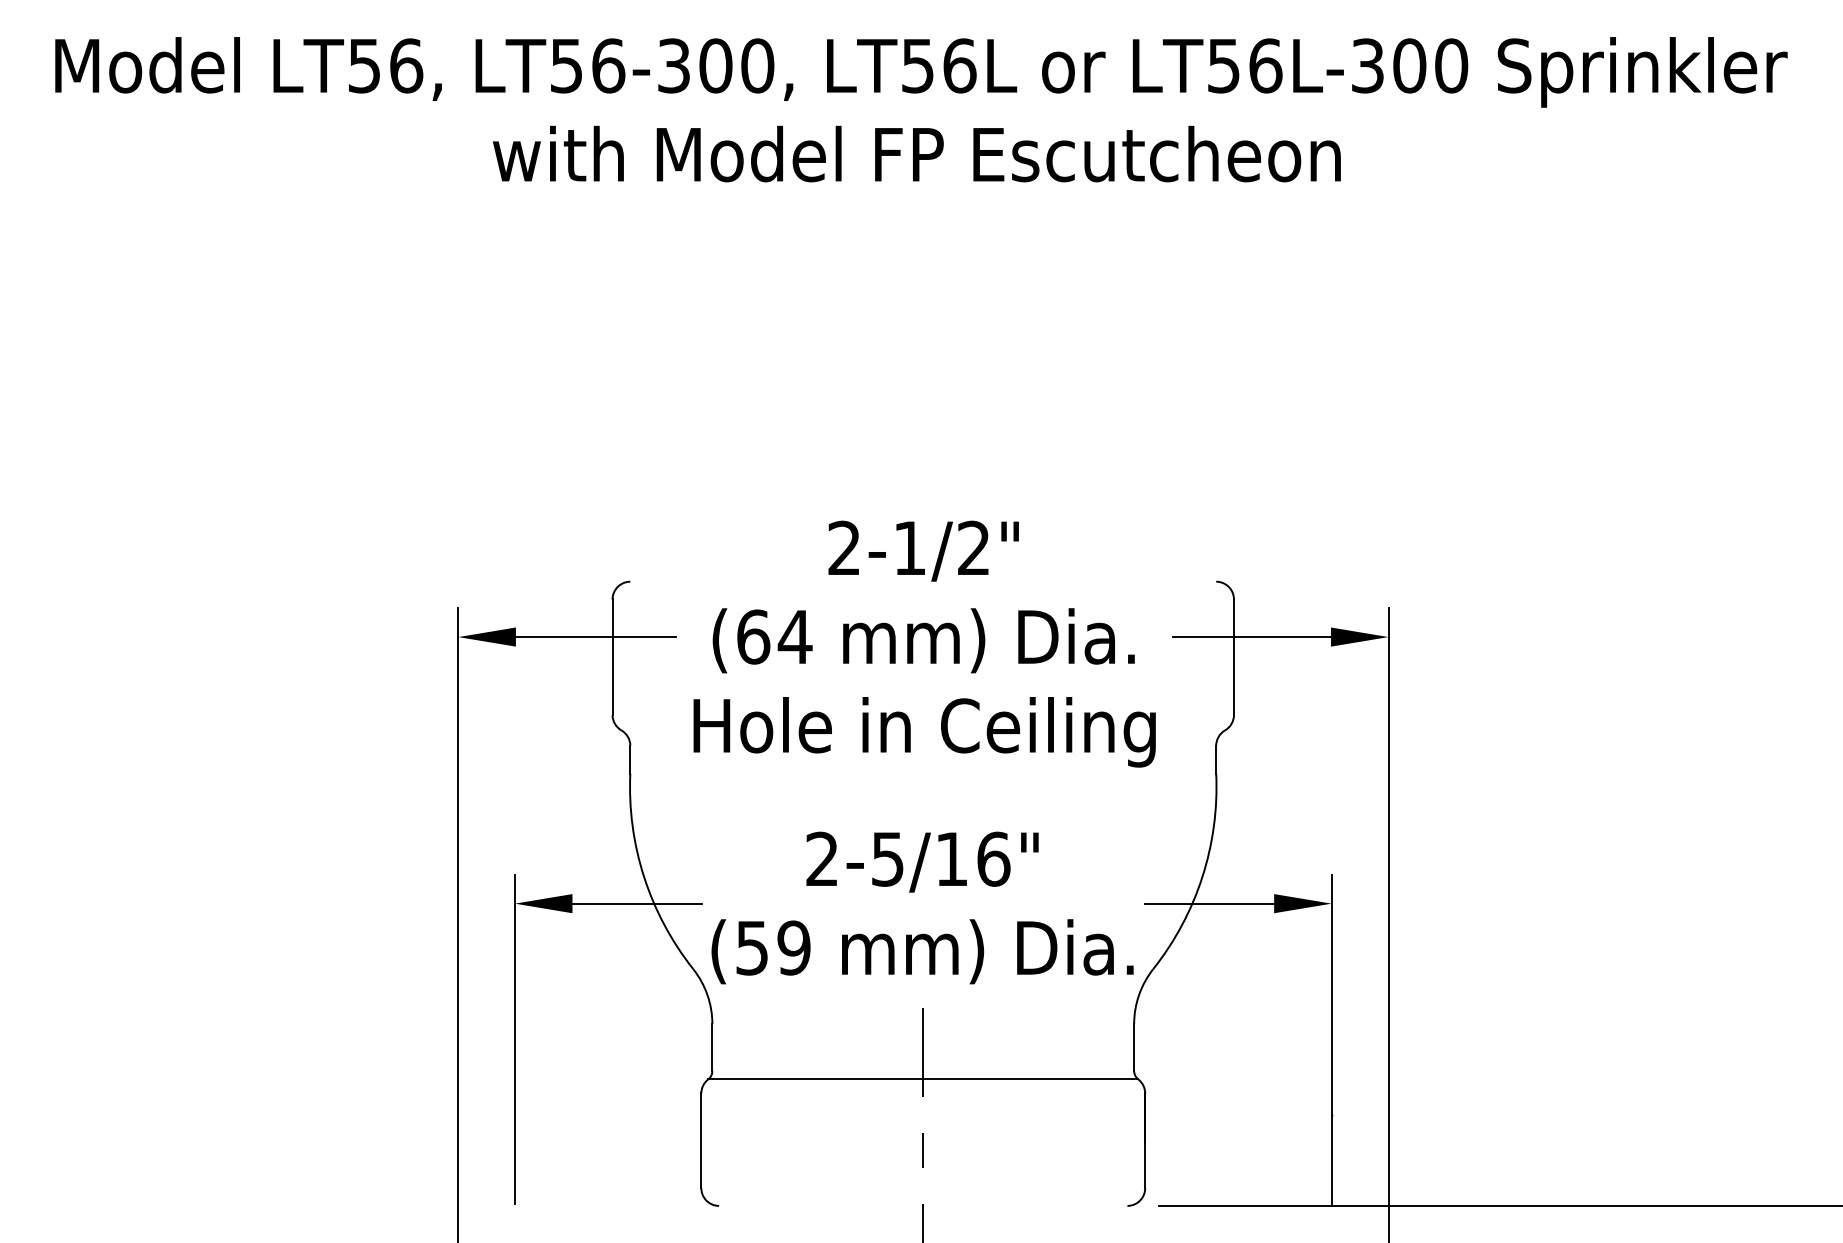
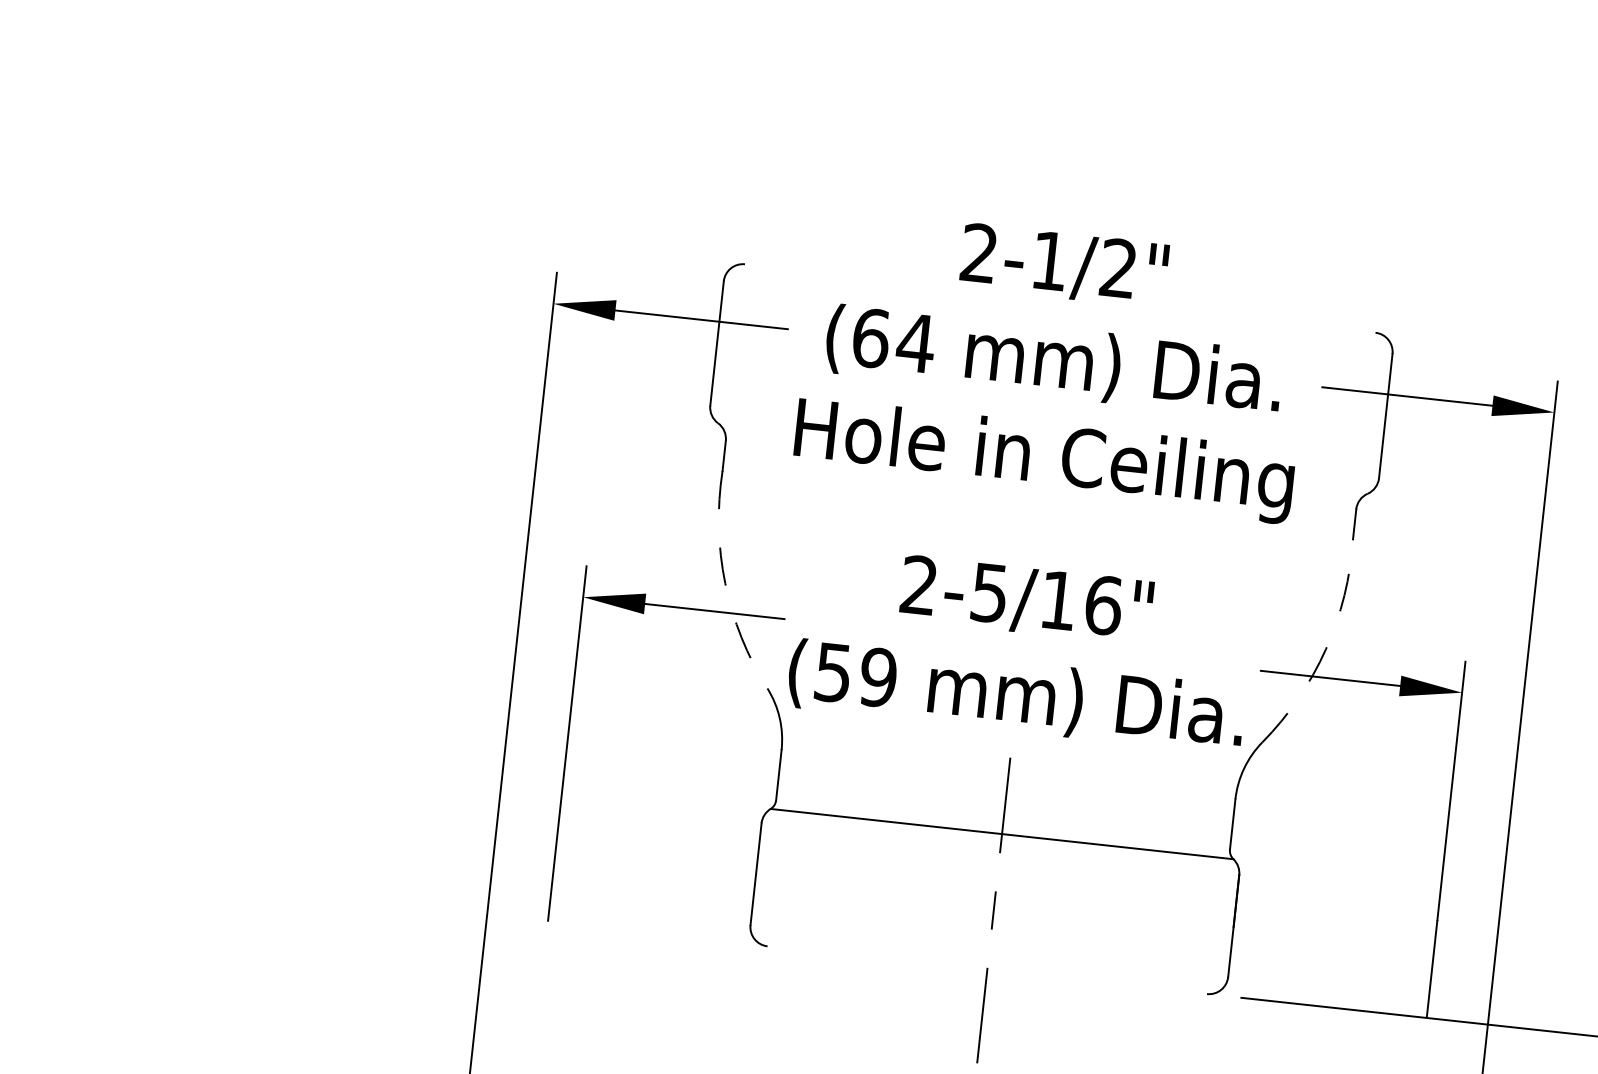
arc: (644, 877) -> (725, 584), solid -> dashed
arc: (1202, 877) -> (1326, 649), solid -> dashed

